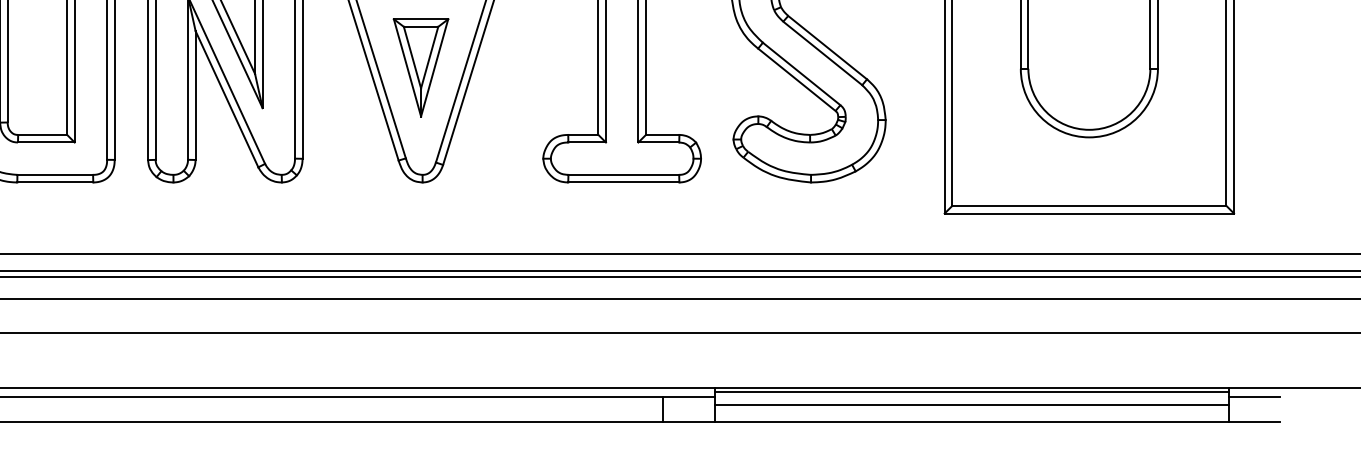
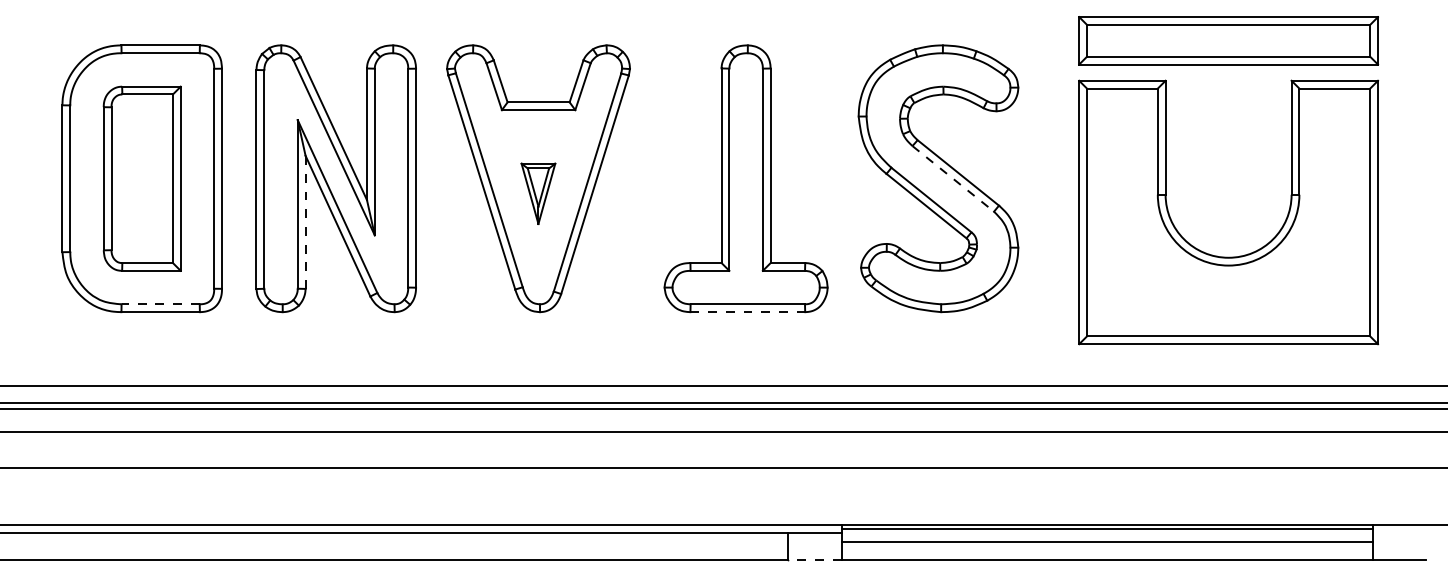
line: (822, 54) -> (953, 179), solid -> dashed
part: (421, 67) -> (538, 193), size x0.6
line: (195, 95) -> (305, 222), solid -> dashed
line: (55, 175) -> (160, 304), solid -> dashed
line: (624, 182) -> (748, 312), solid -> dashed
line: (1253, 396) -> (1398, 533), removed
line: (689, 421) -> (815, 559), solid -> dashed

